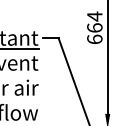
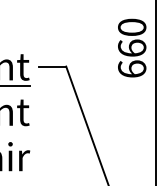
text: (94, 16) -> (131, 27), 664 -> 660

